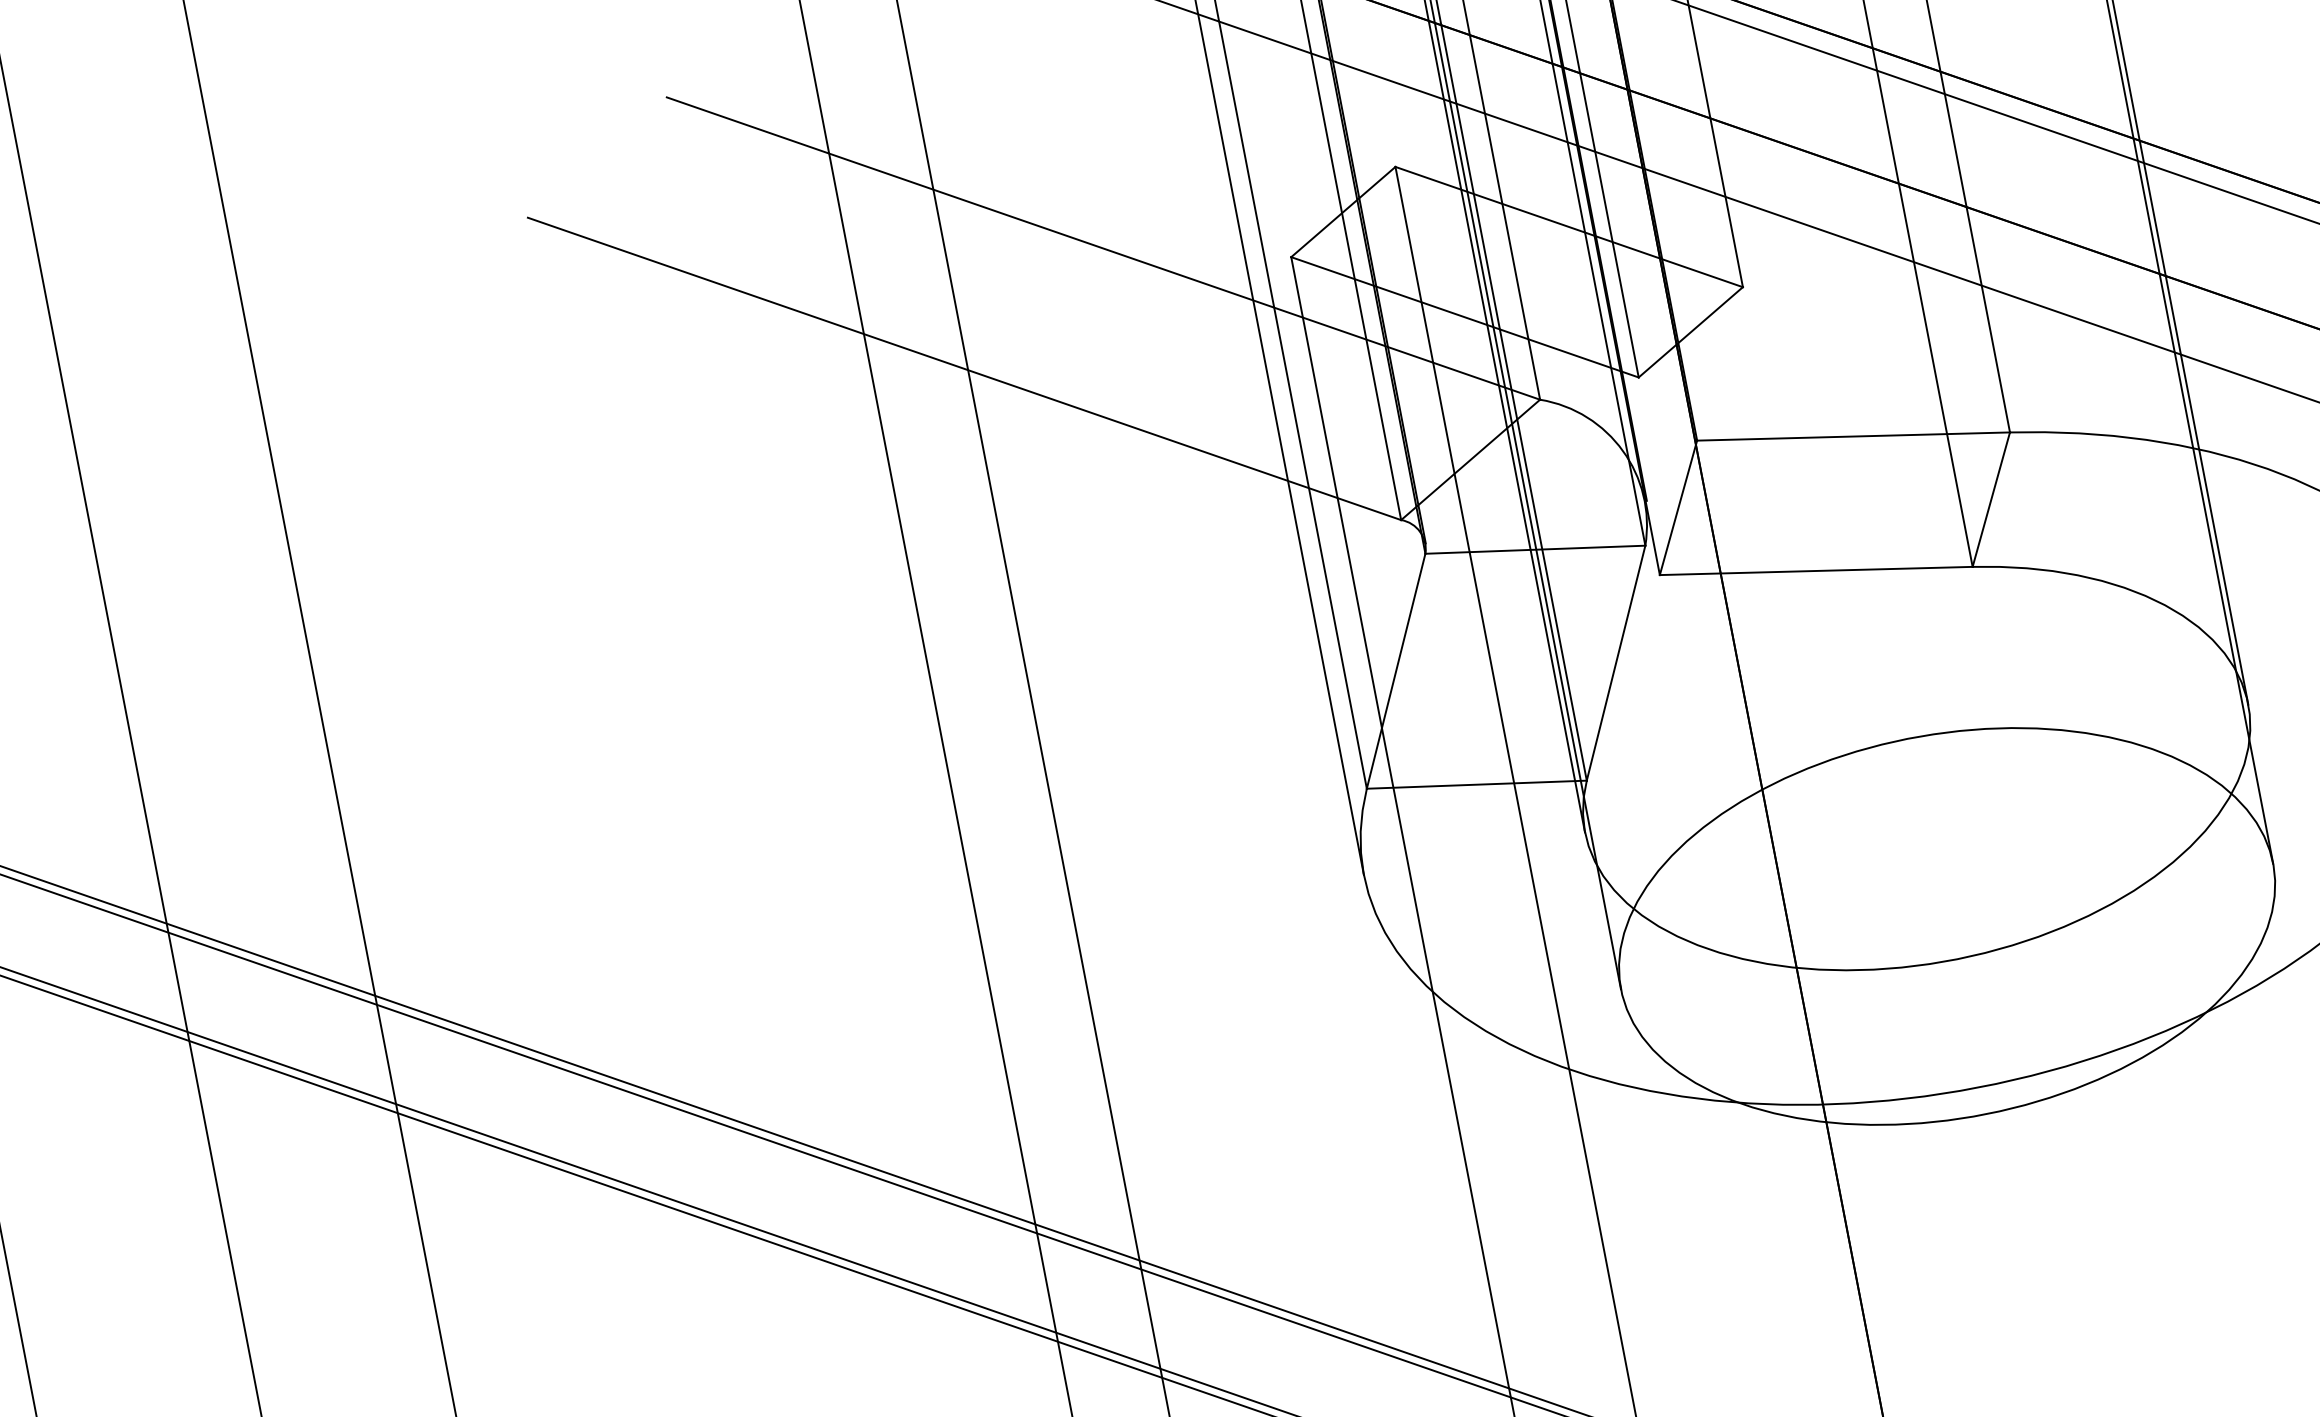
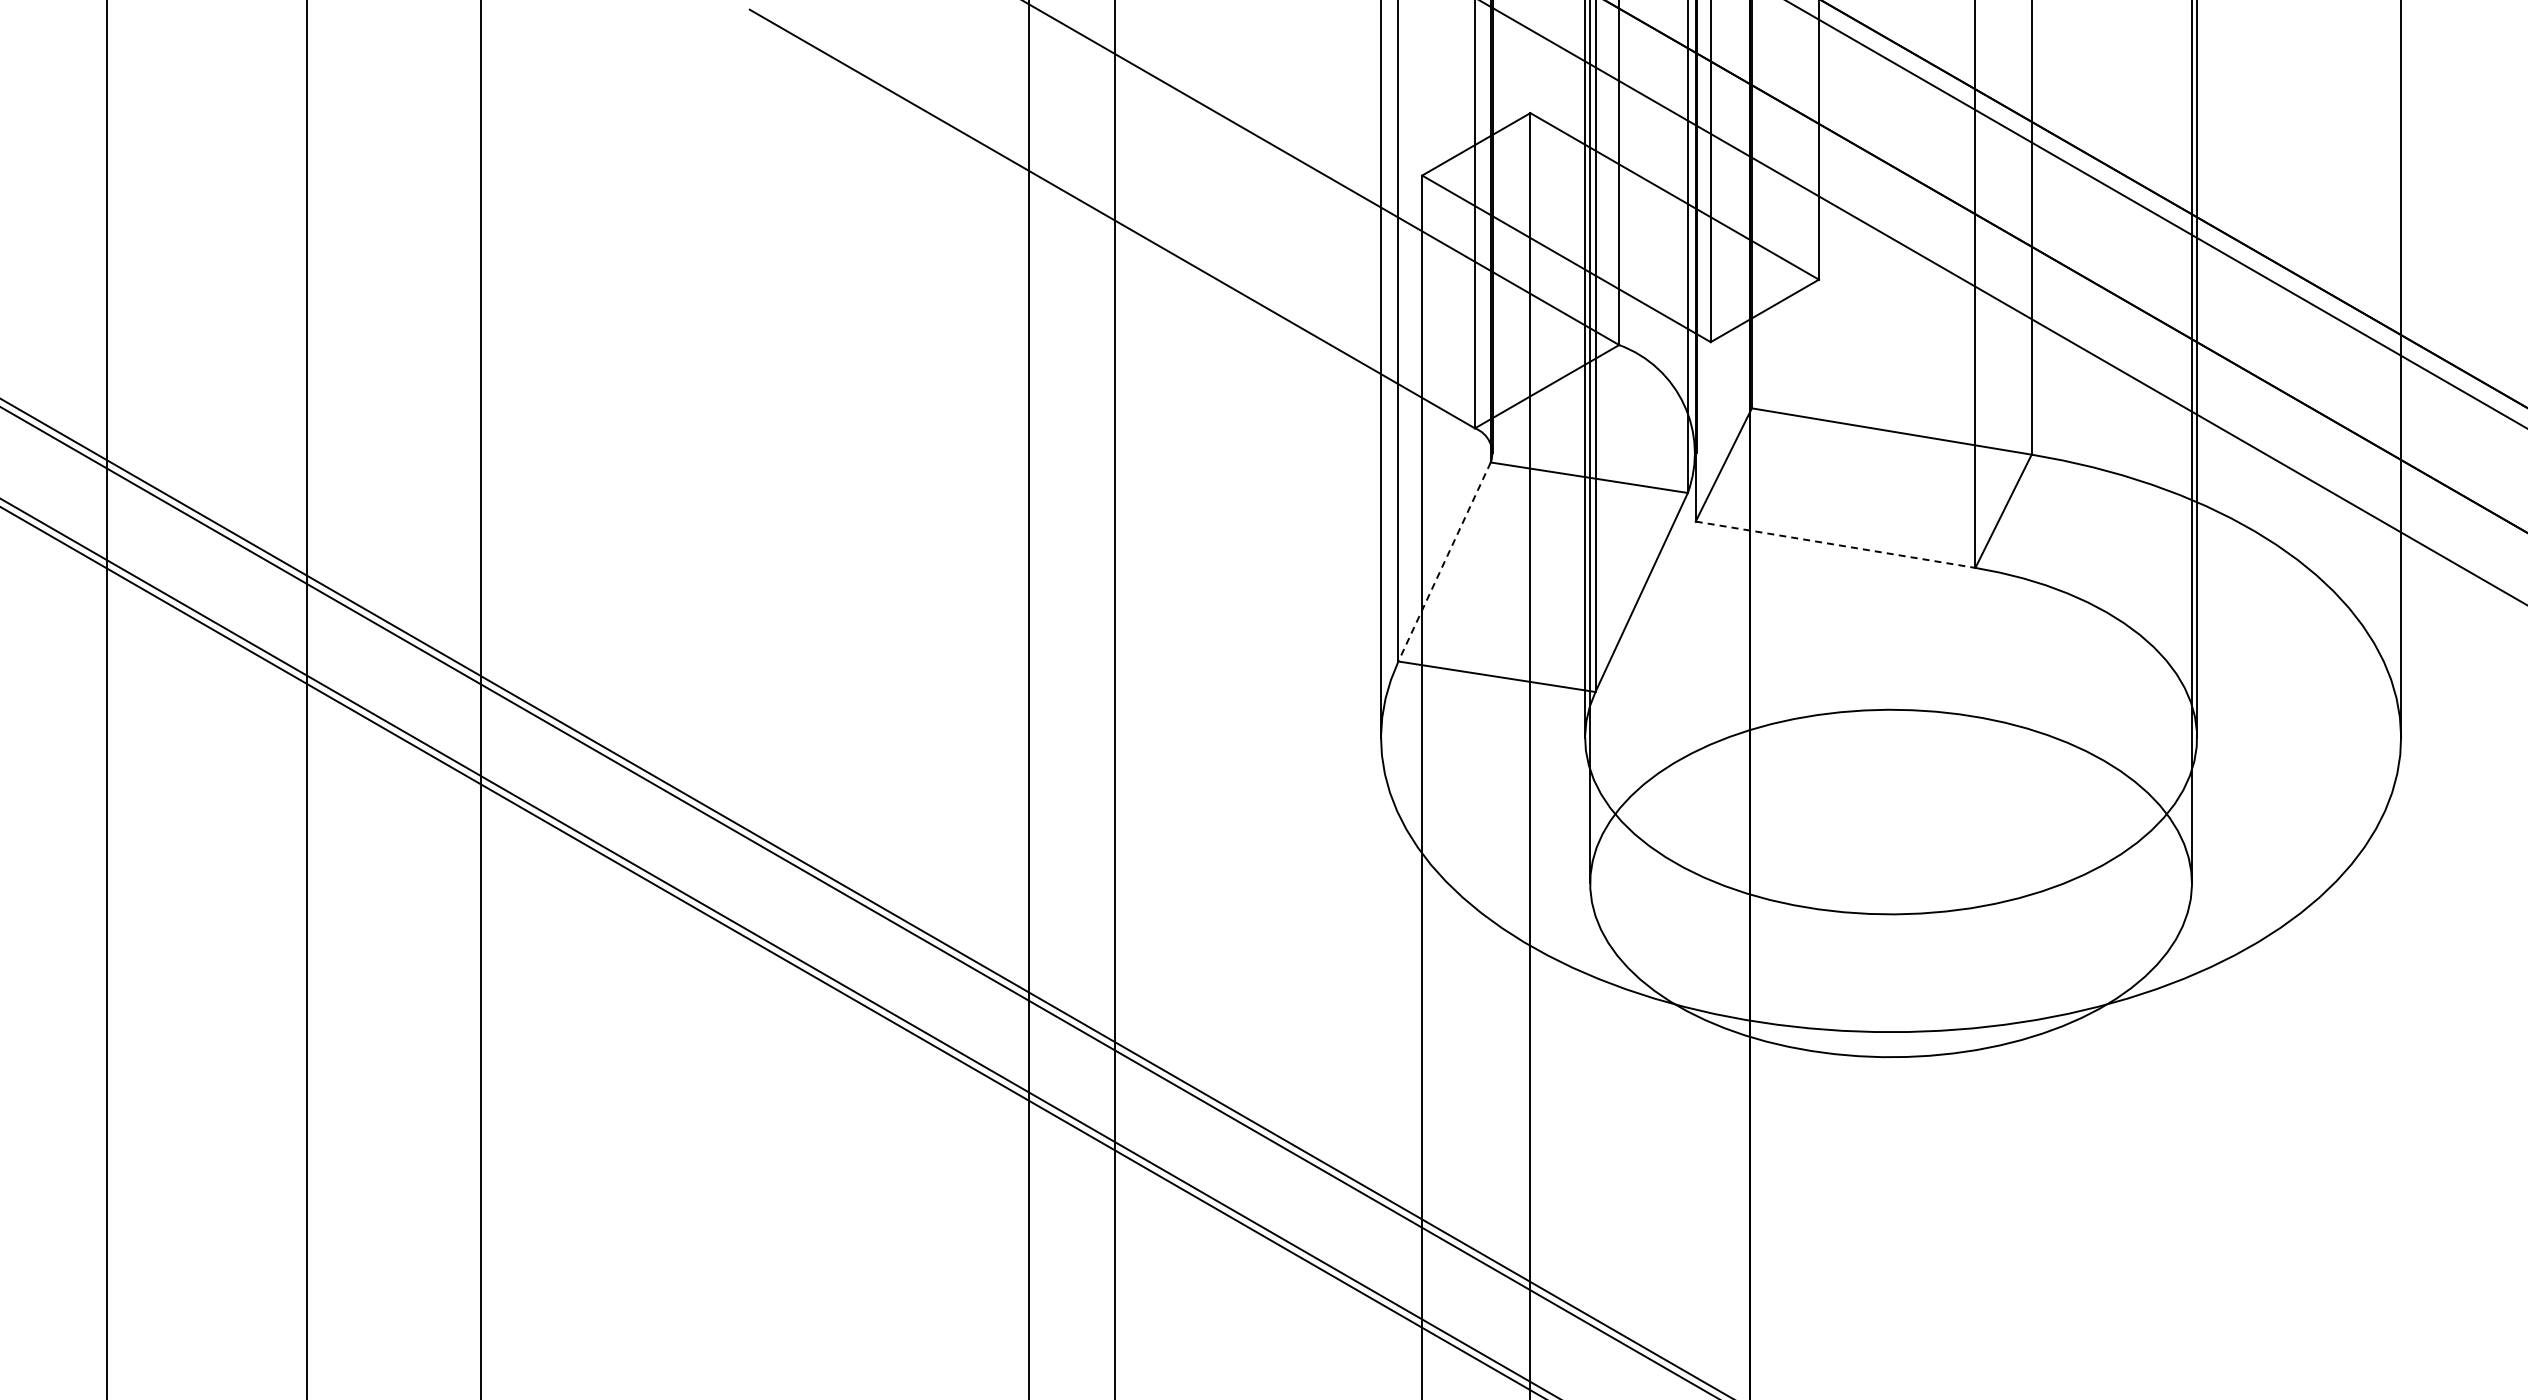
line: (1816, 570) -> (1835, 544), solid -> dashed
line: (1395, 670) -> (1444, 561), solid -> dashed

